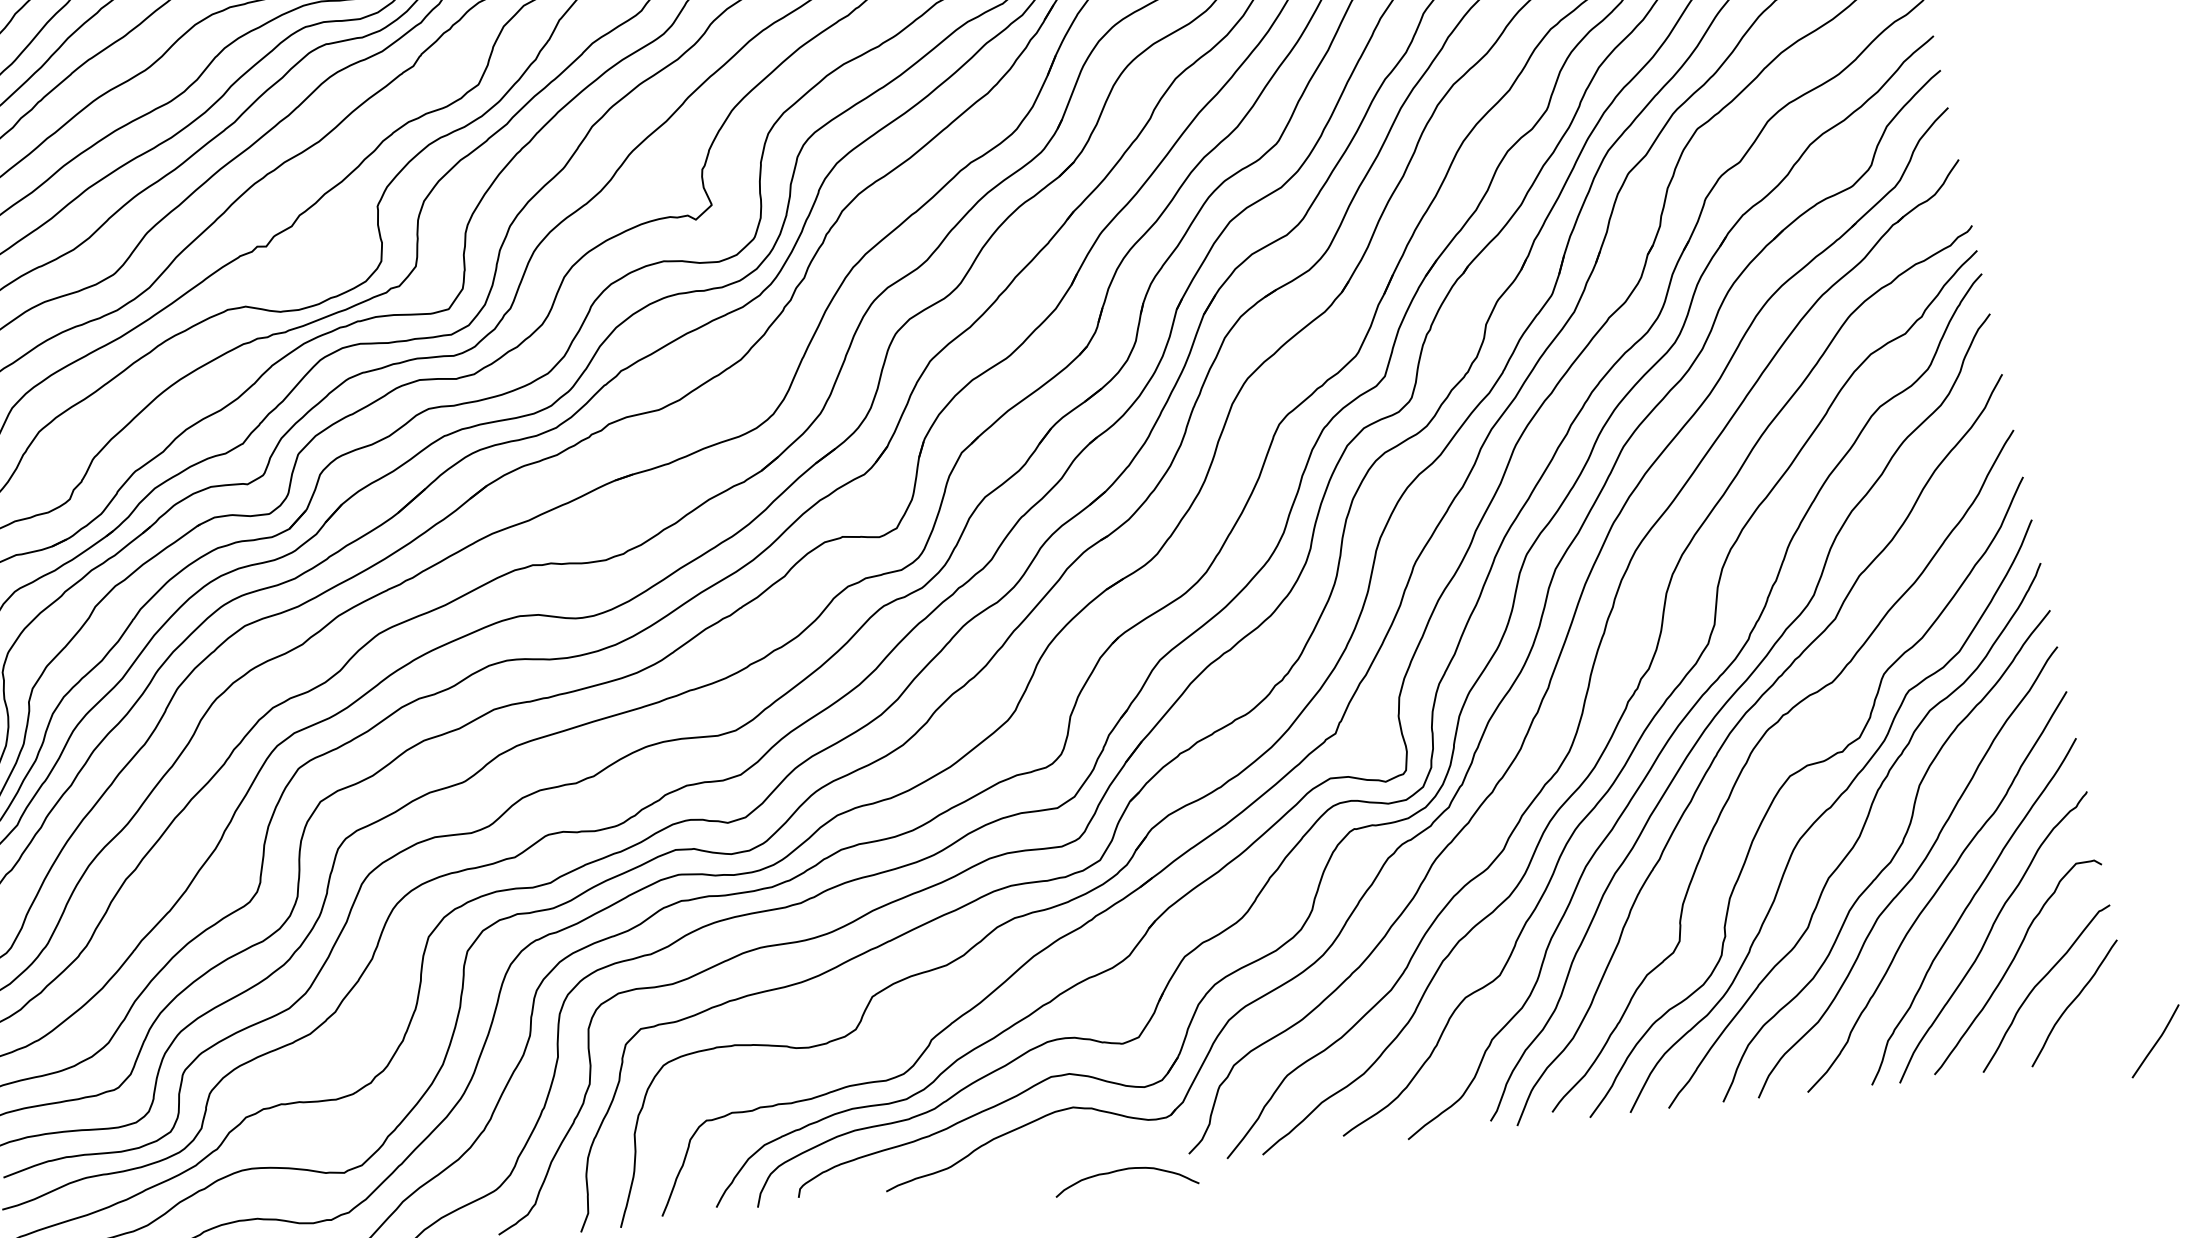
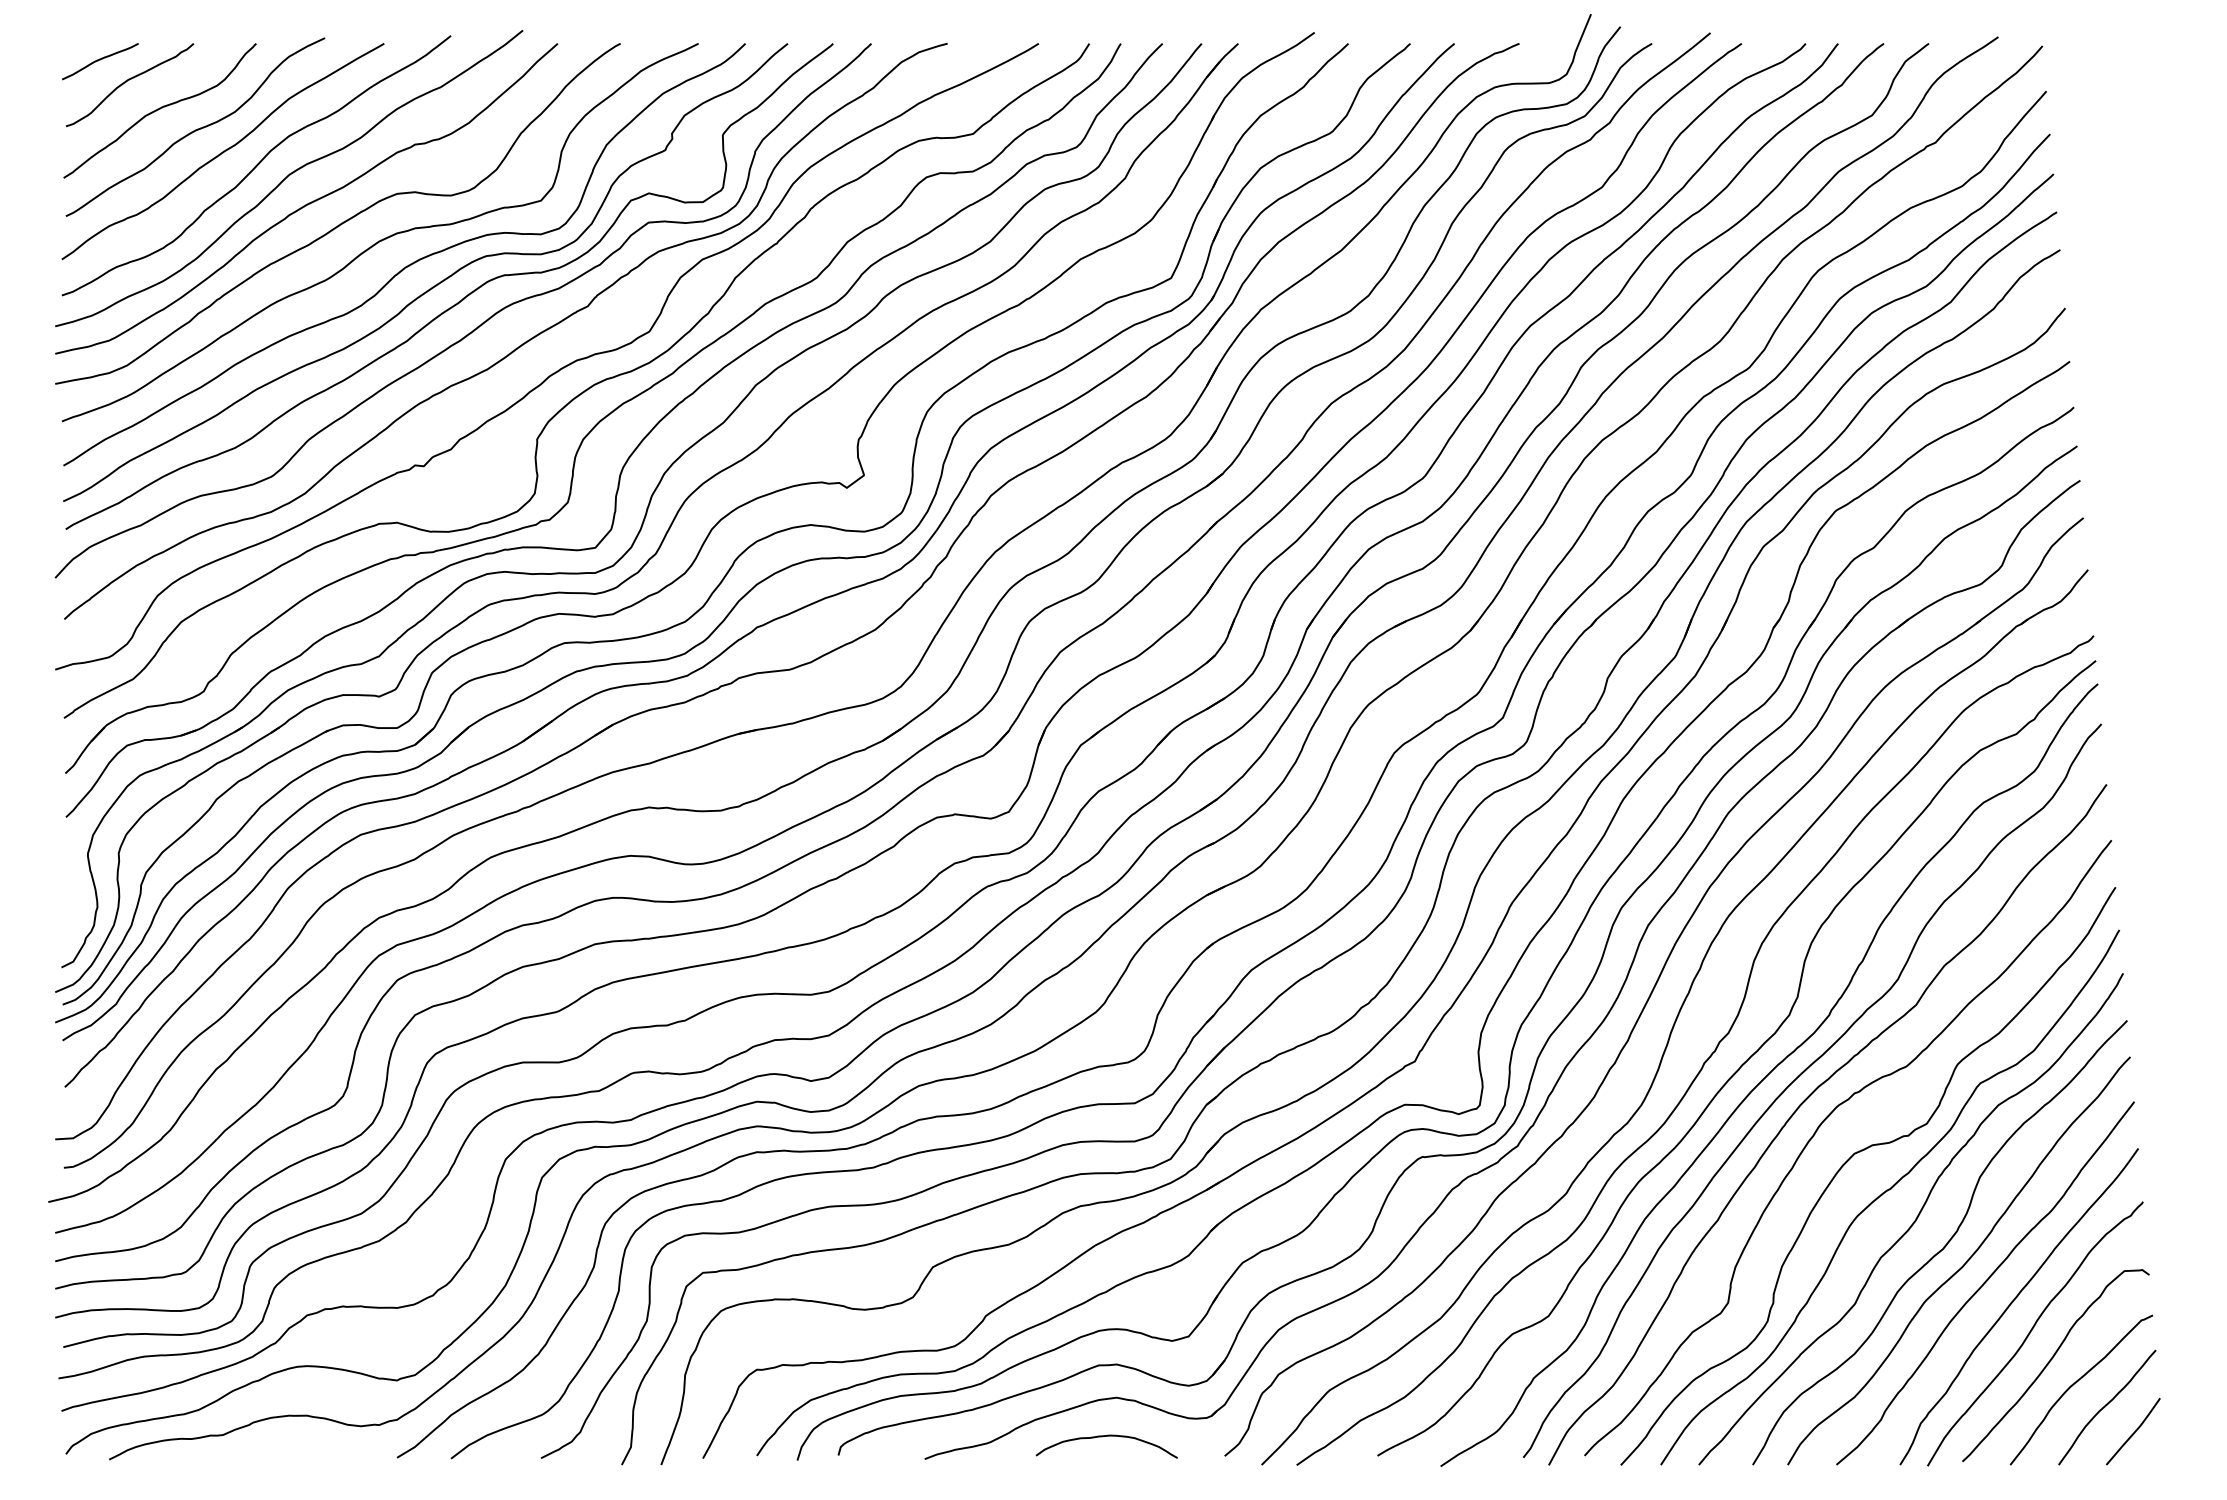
curve: (2156, 1041) -> (2134, 1431), moved
curve: (1121, 1171) -> (1102, 1437), moved

